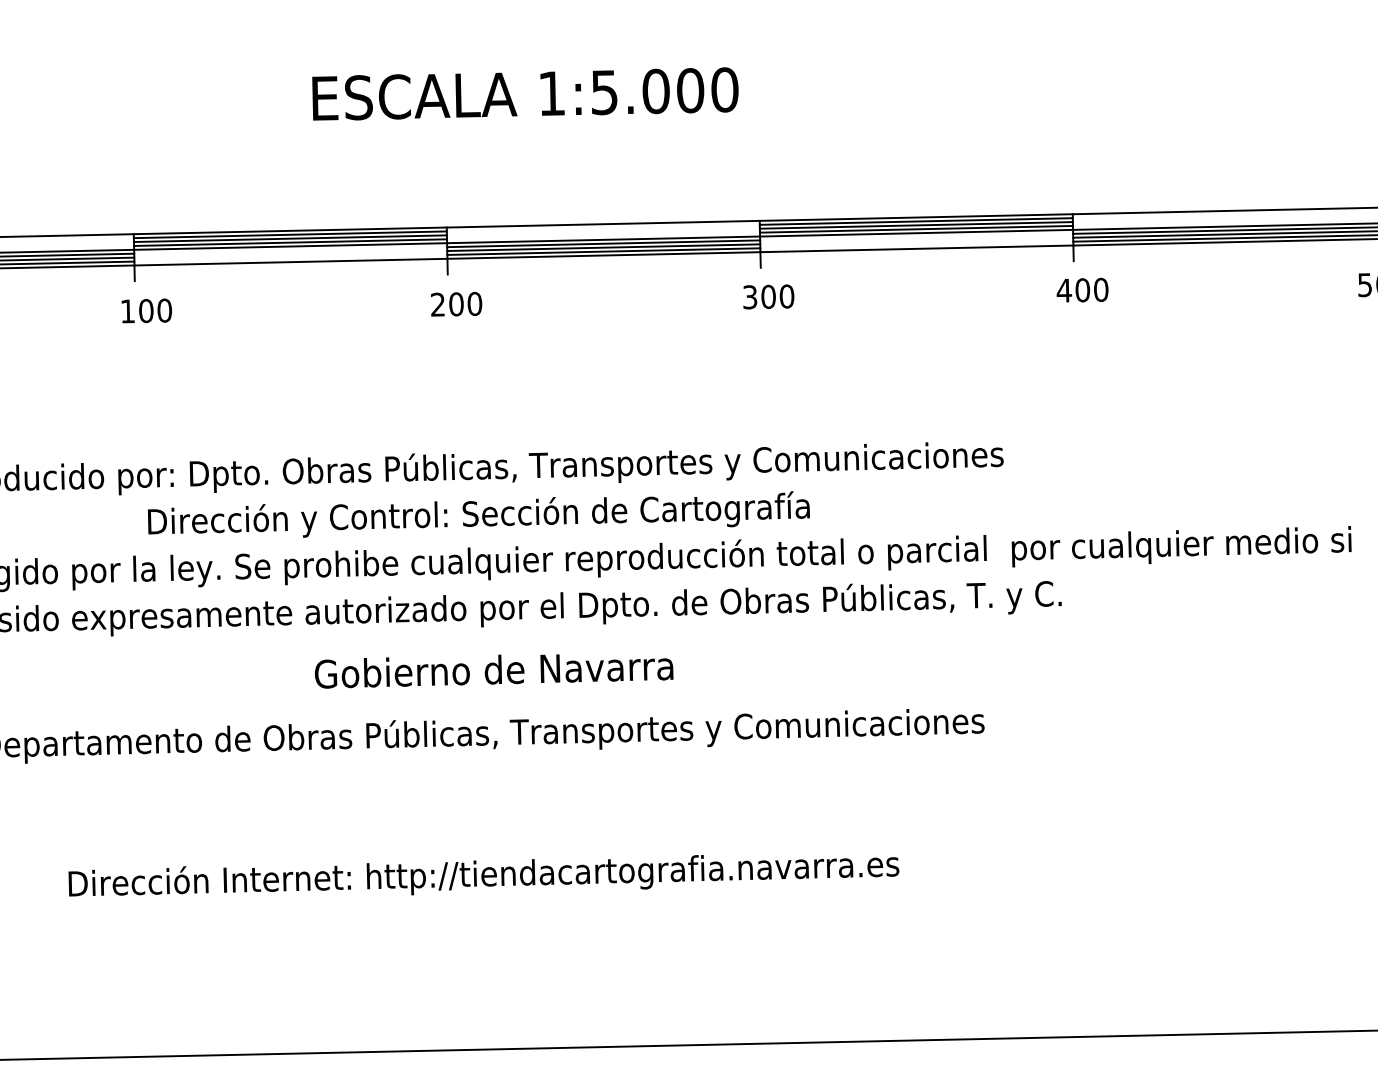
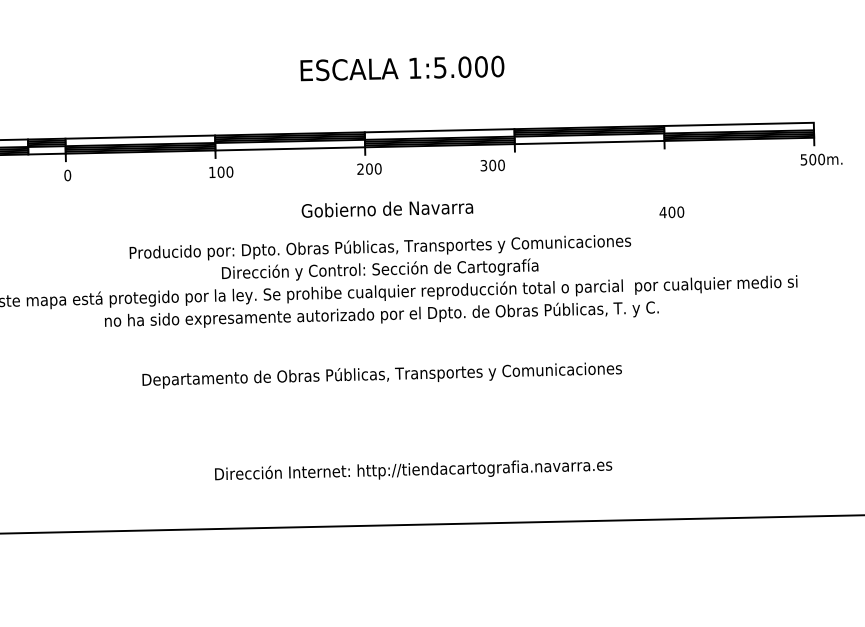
text: (1081, 290) -> (671, 212), moved
text: (768, 296) -> (492, 165), moved
text: (494, 671) -> (387, 209), moved
text: (483, 876) -> (413, 470), moved

